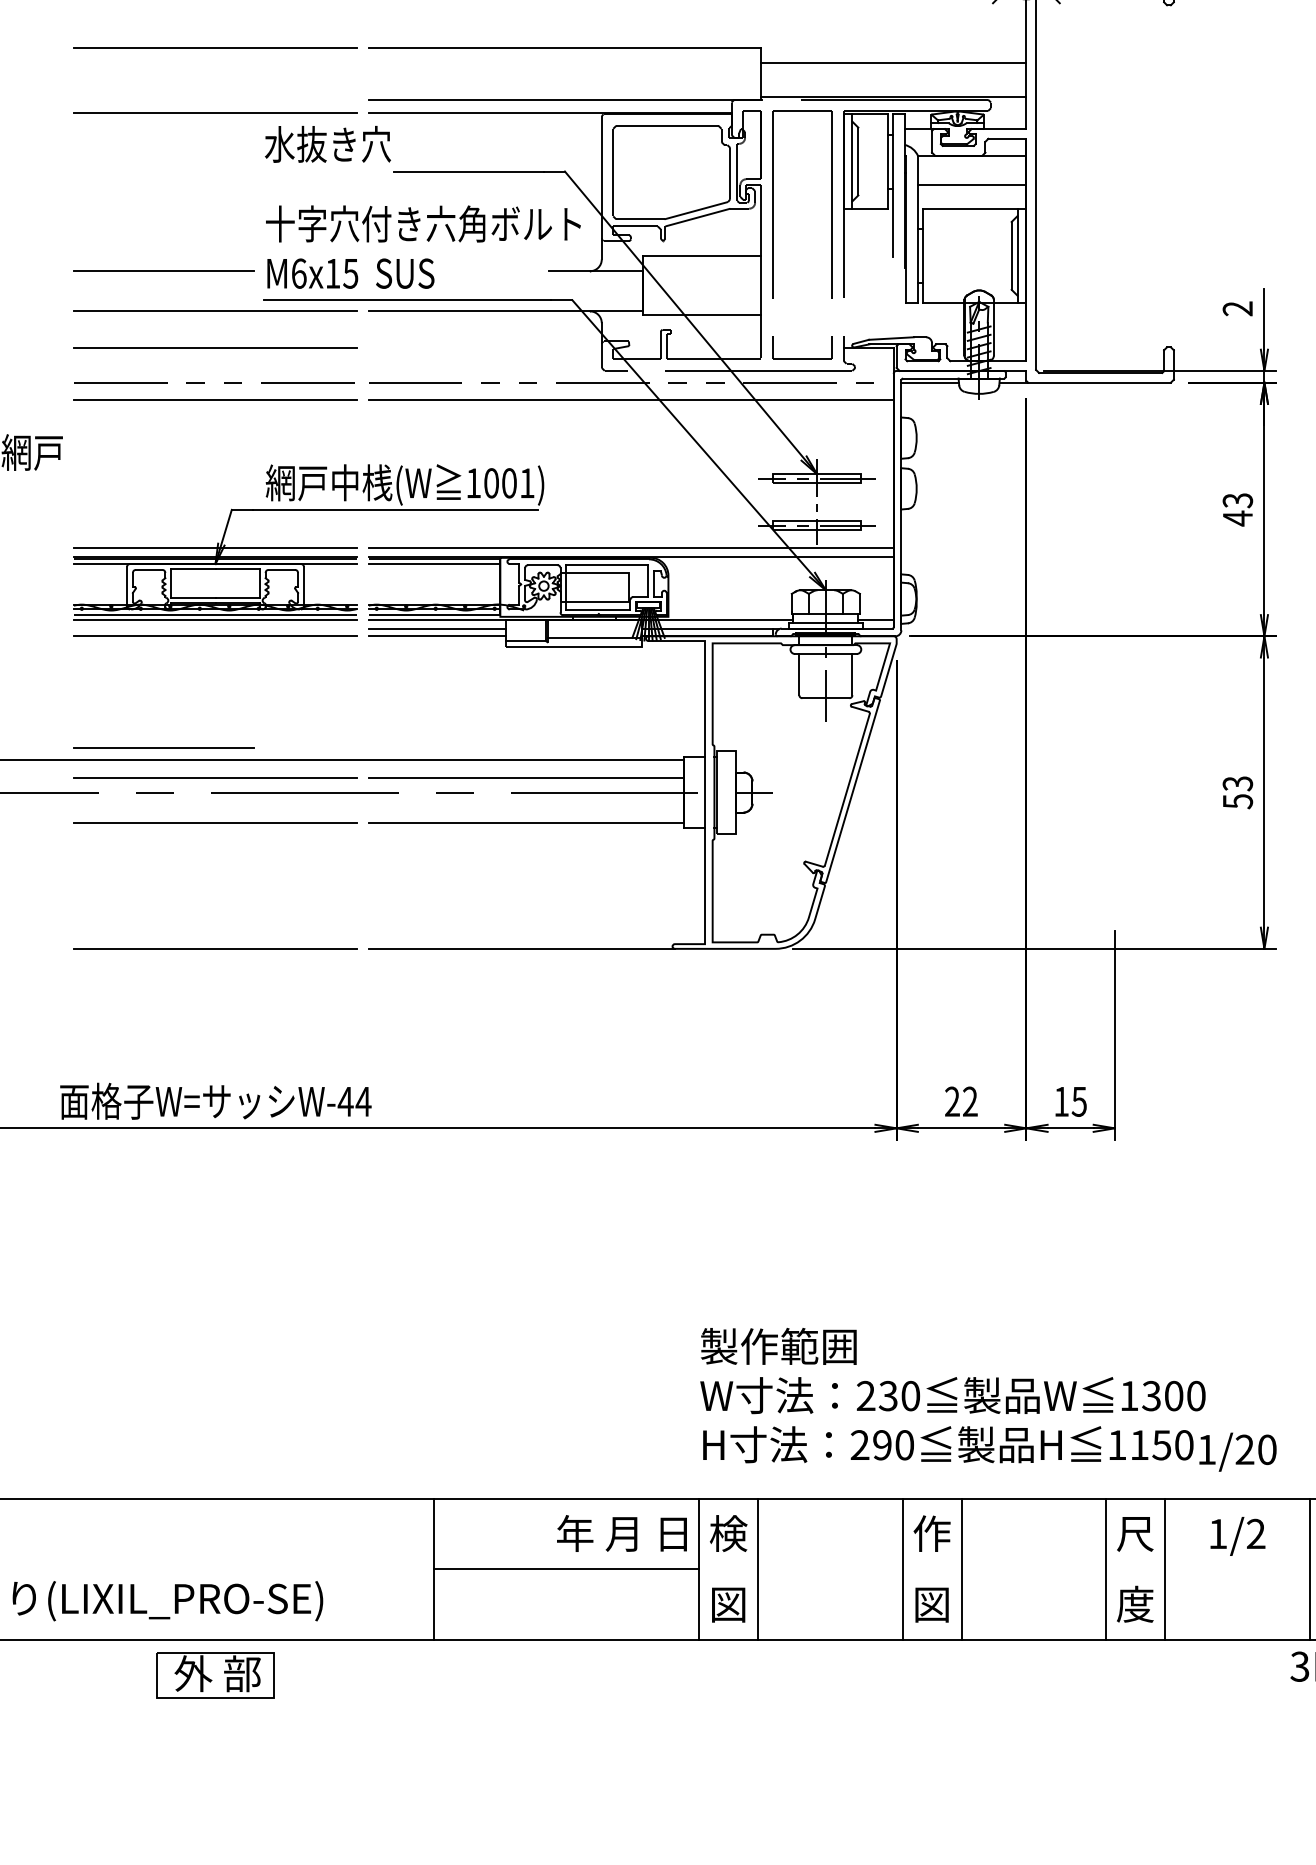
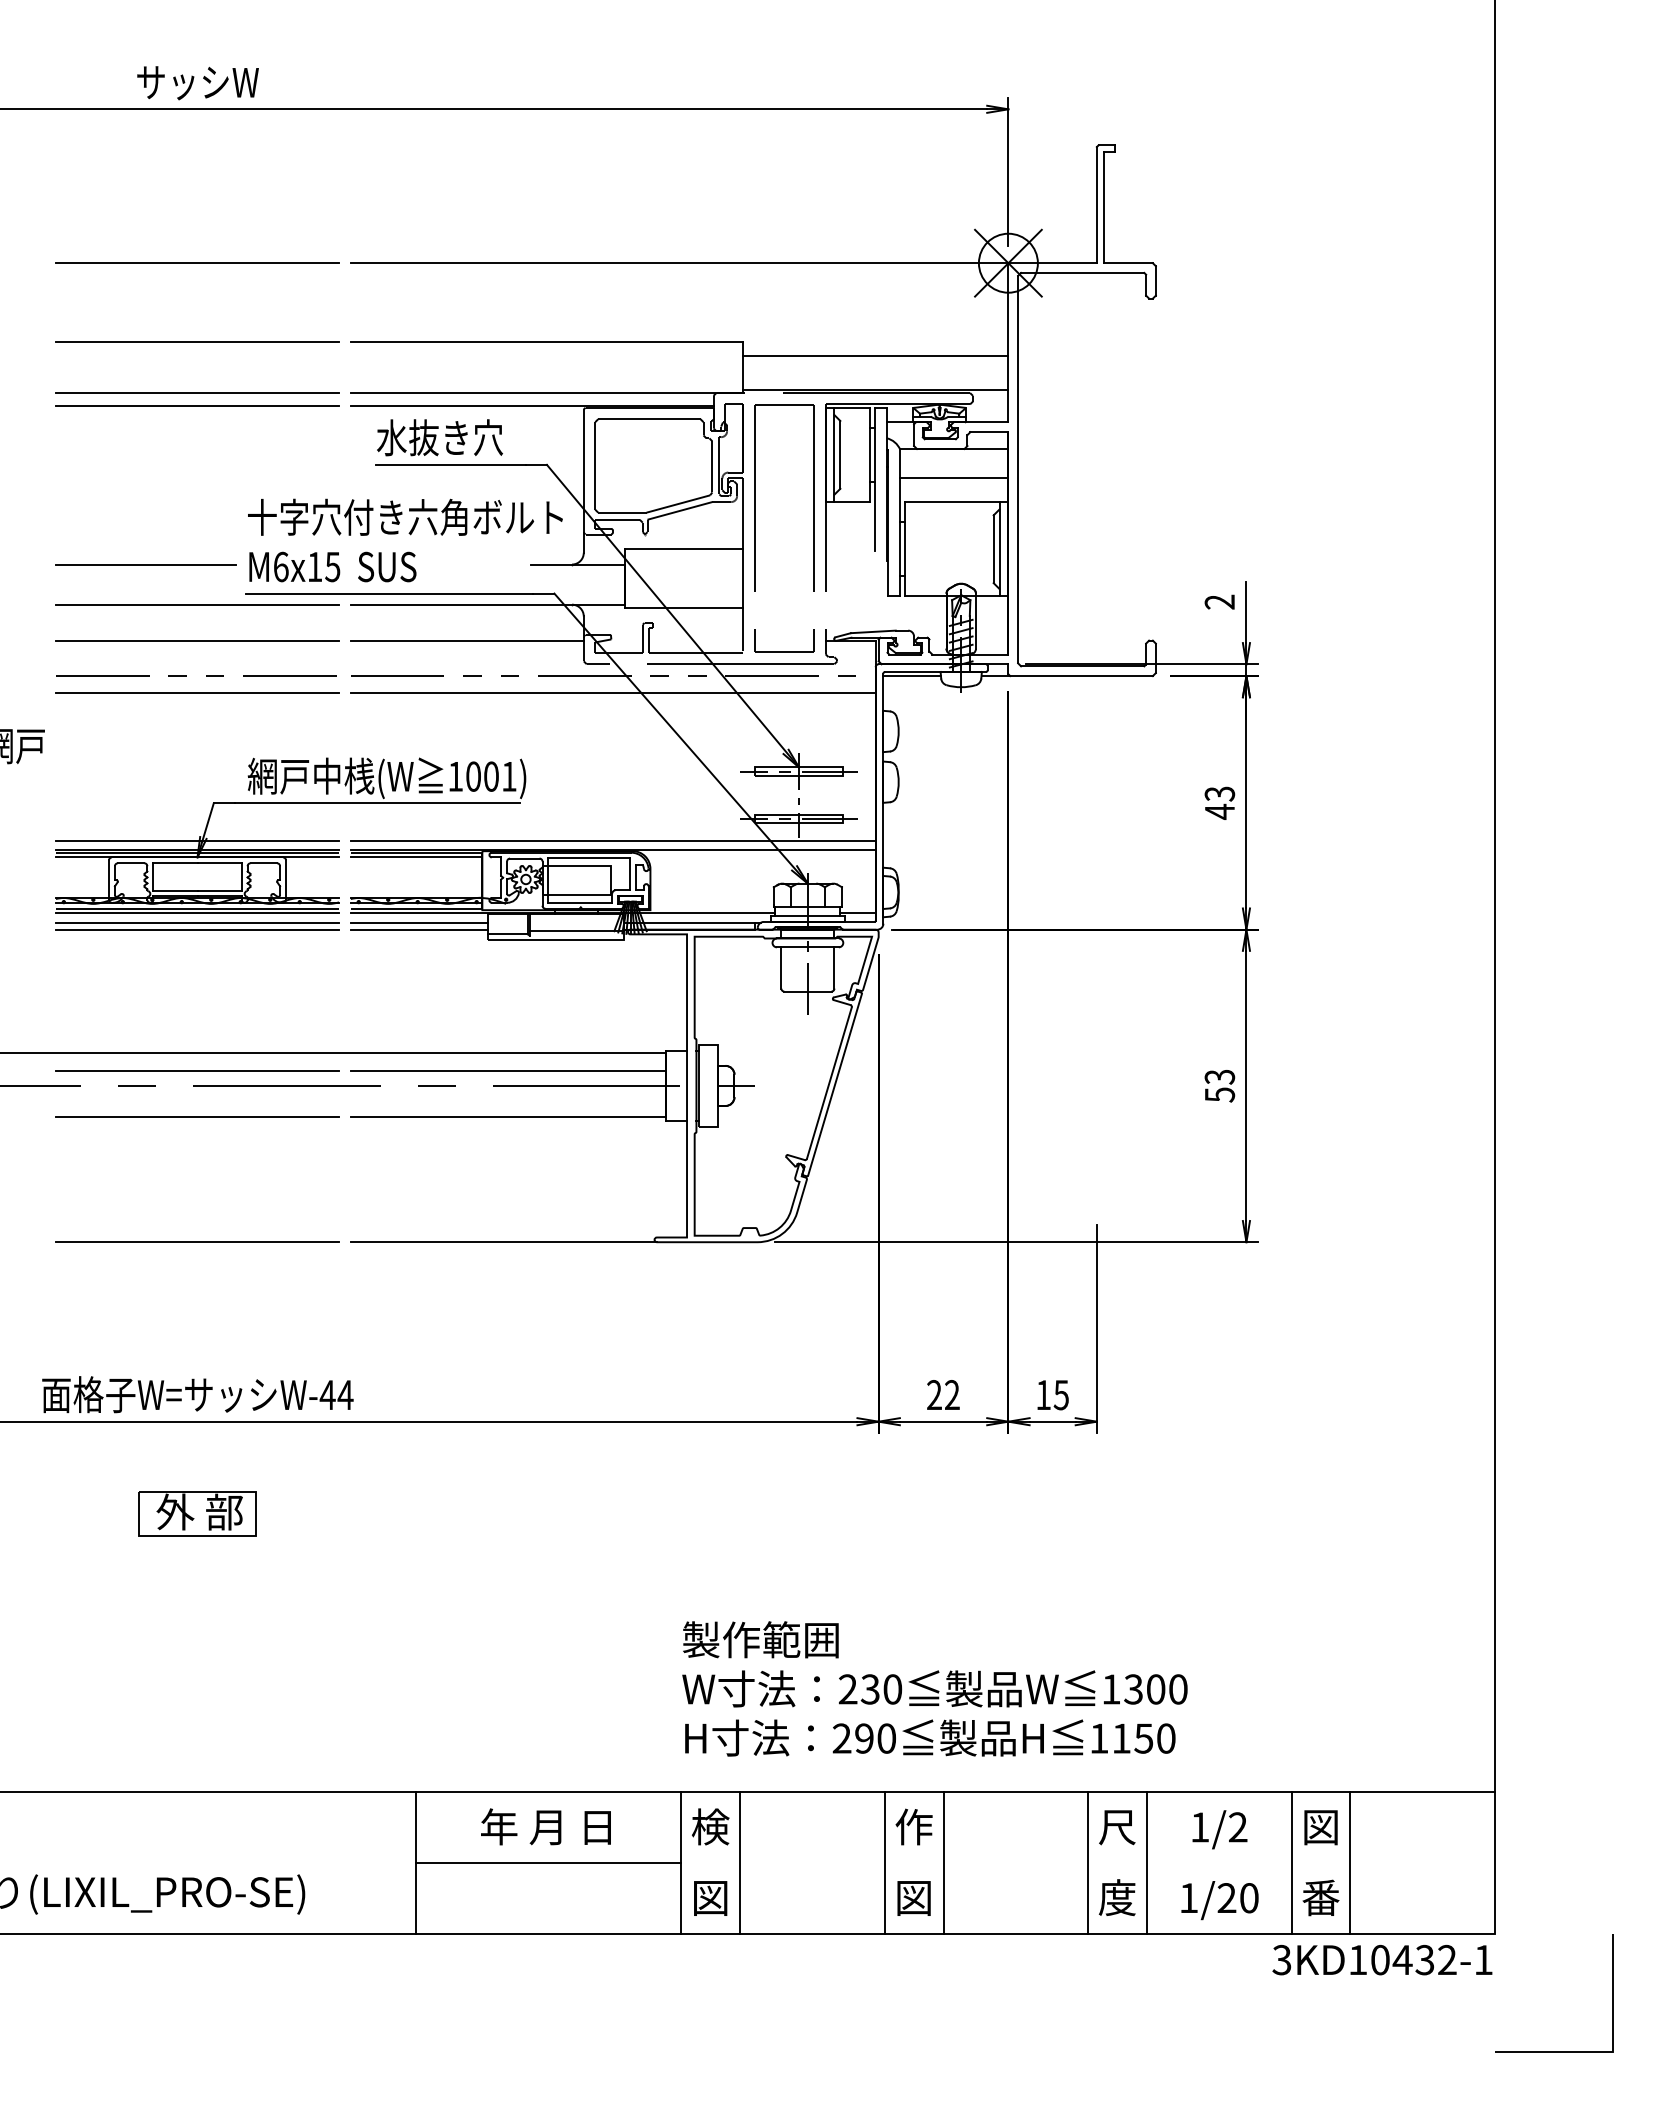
line: (215, 99) -> (197, 392), added
text: (327, 144) -> (439, 437), moved
line: (484, 347) -> (466, 640), added
line: (215, 629) -> (197, 922), added
line: (163, 748) -> (145, 1041), removed
text: (1237, 1452) -> (1219, 1900), moved
text: (621, 1533) -> (545, 1826), moved
part: (215, 1675) -> (197, 1513), moved

